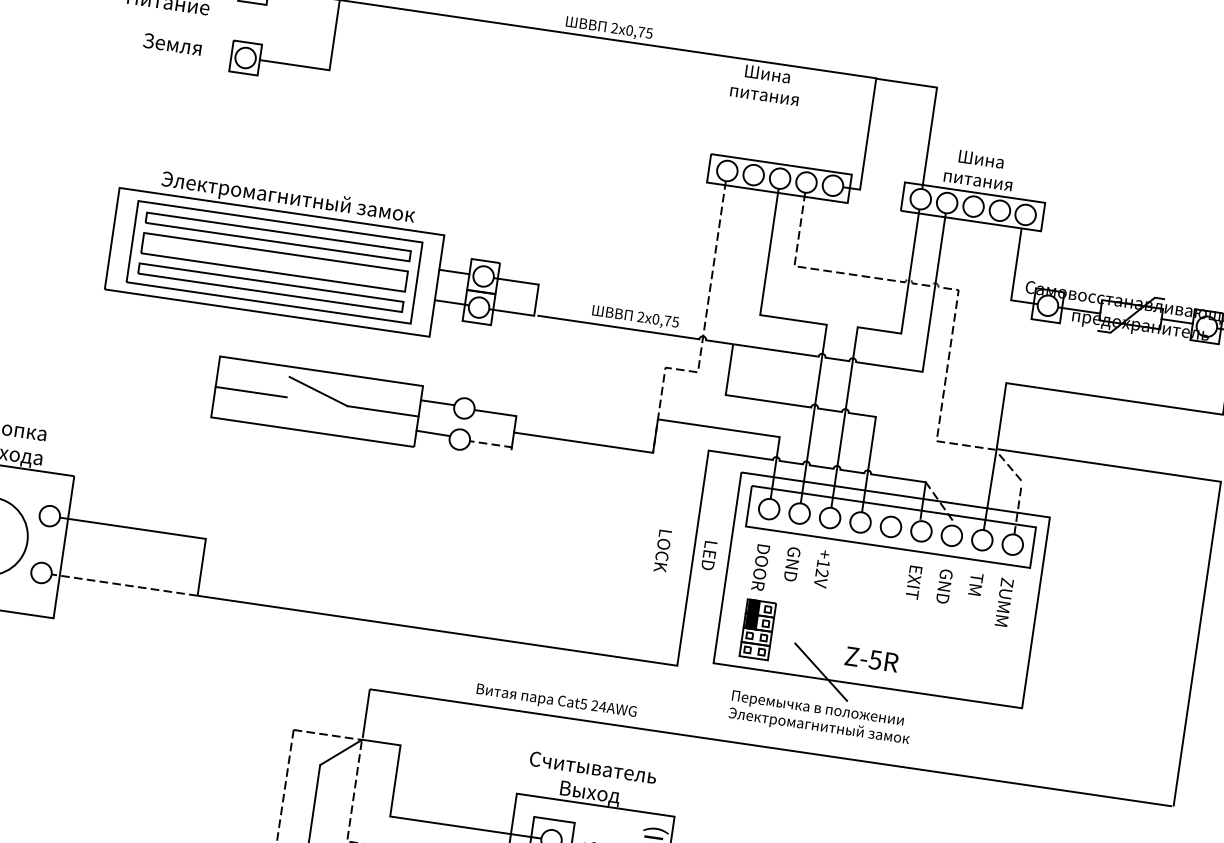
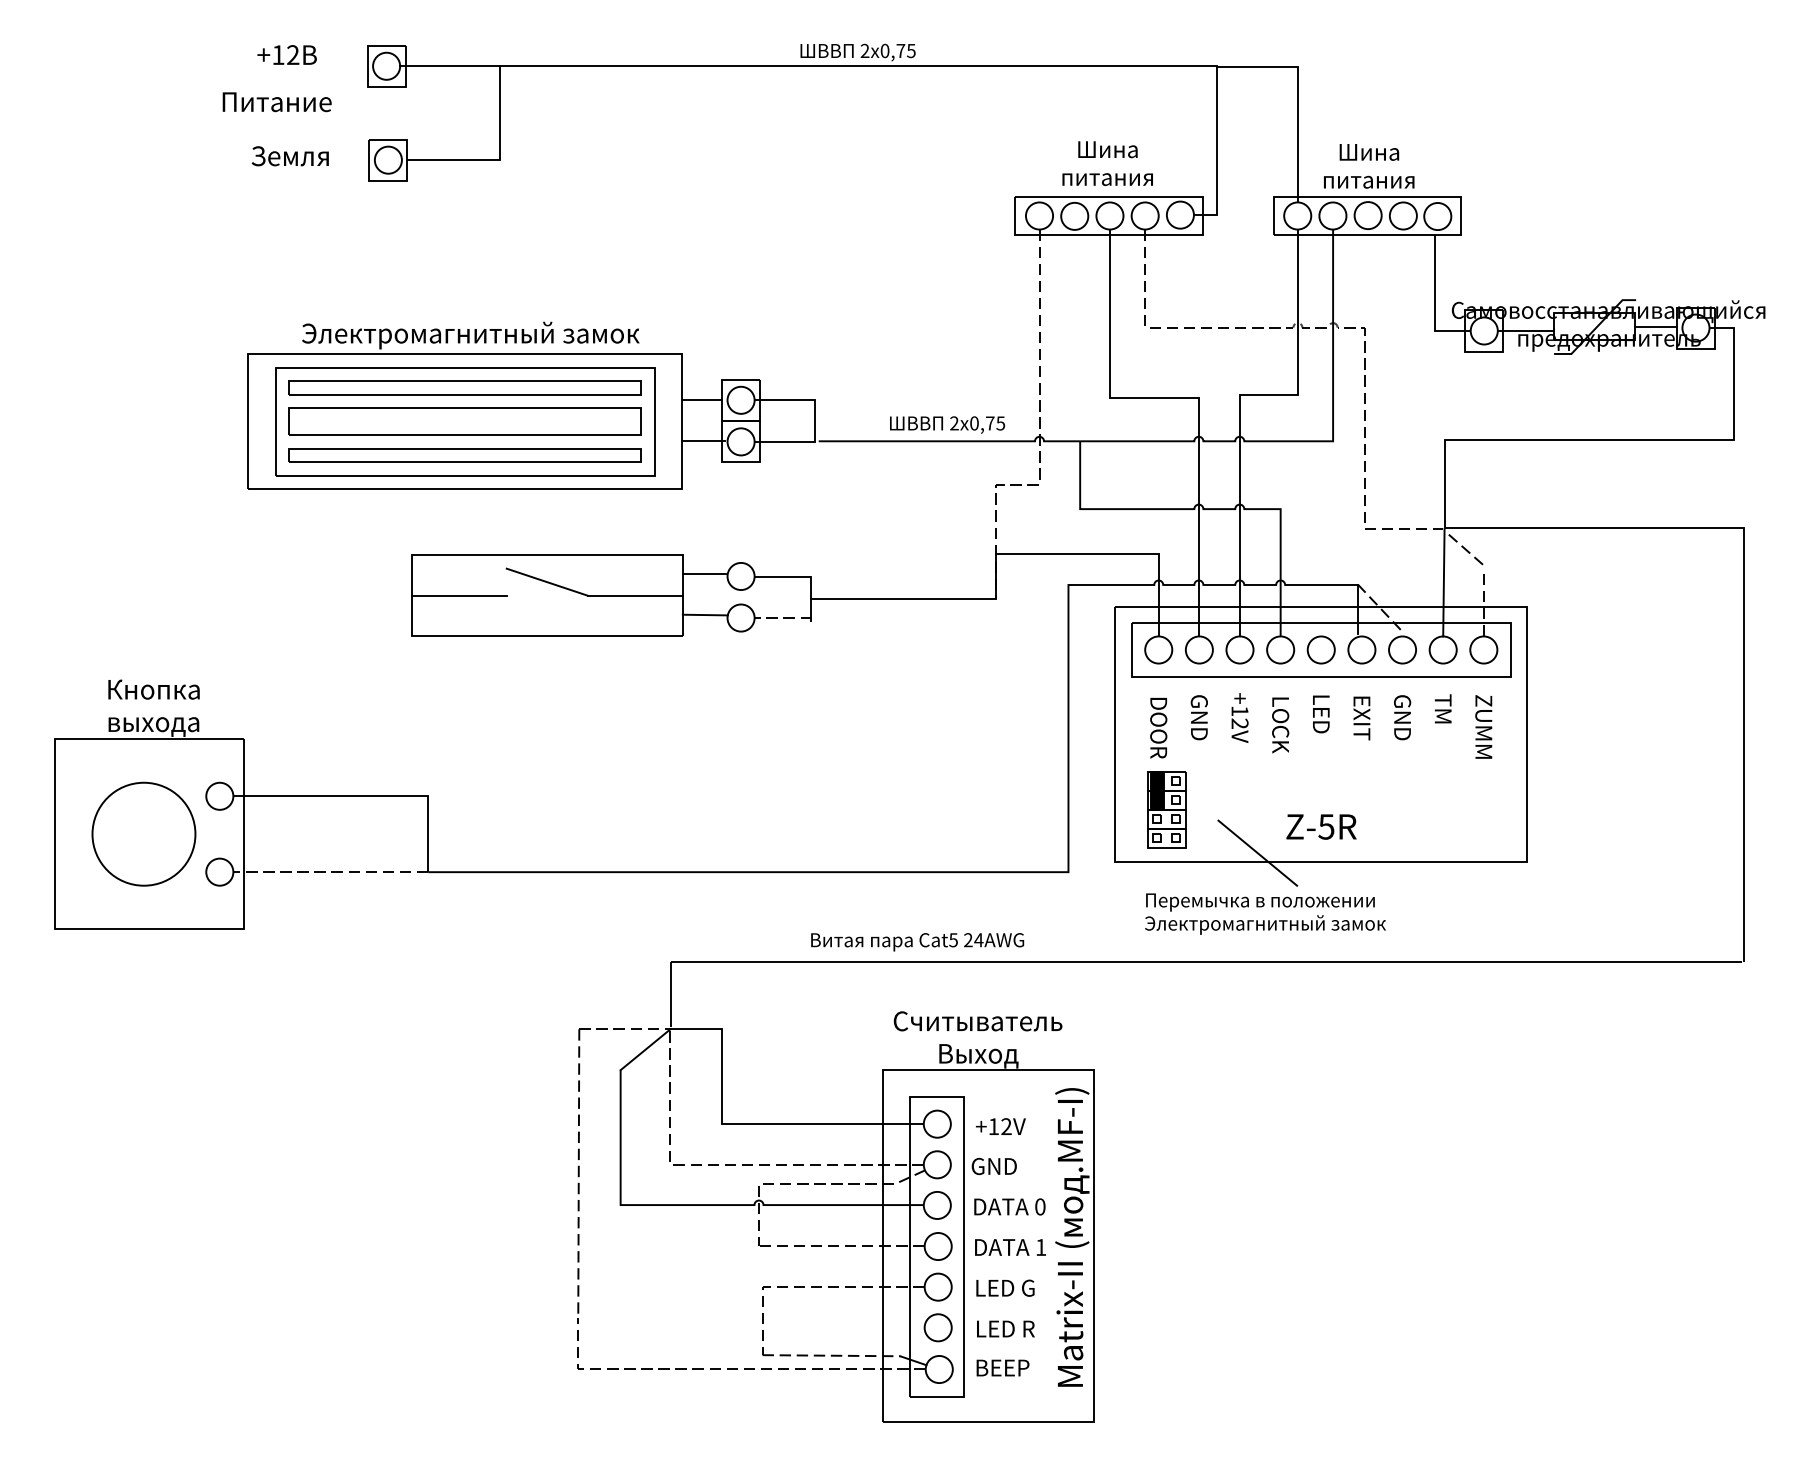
text: (765, 84) -> (1107, 163), moved
text: (662, 551) -> (1280, 725), moved
text: (709, 555) -> (1321, 714), moved

